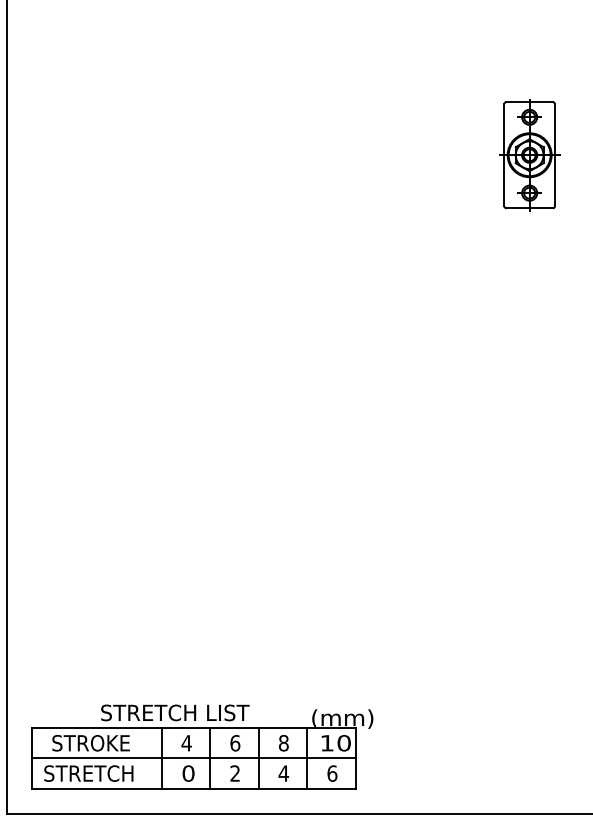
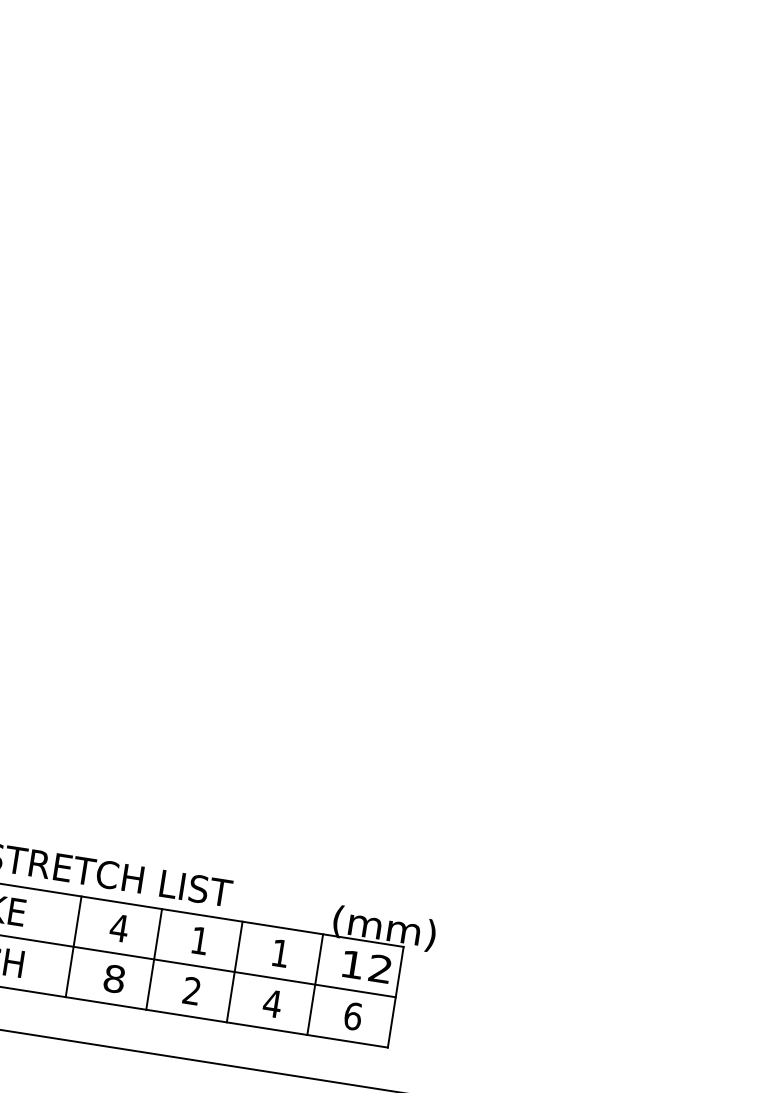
text: (235, 743) -> (200, 941), 6 -> 1
text: (283, 743) -> (279, 953), 8 -> 1
text: (343, 743) -> (379, 969), 10 -> 12
text: (188, 773) -> (114, 978), 0 -> 8

